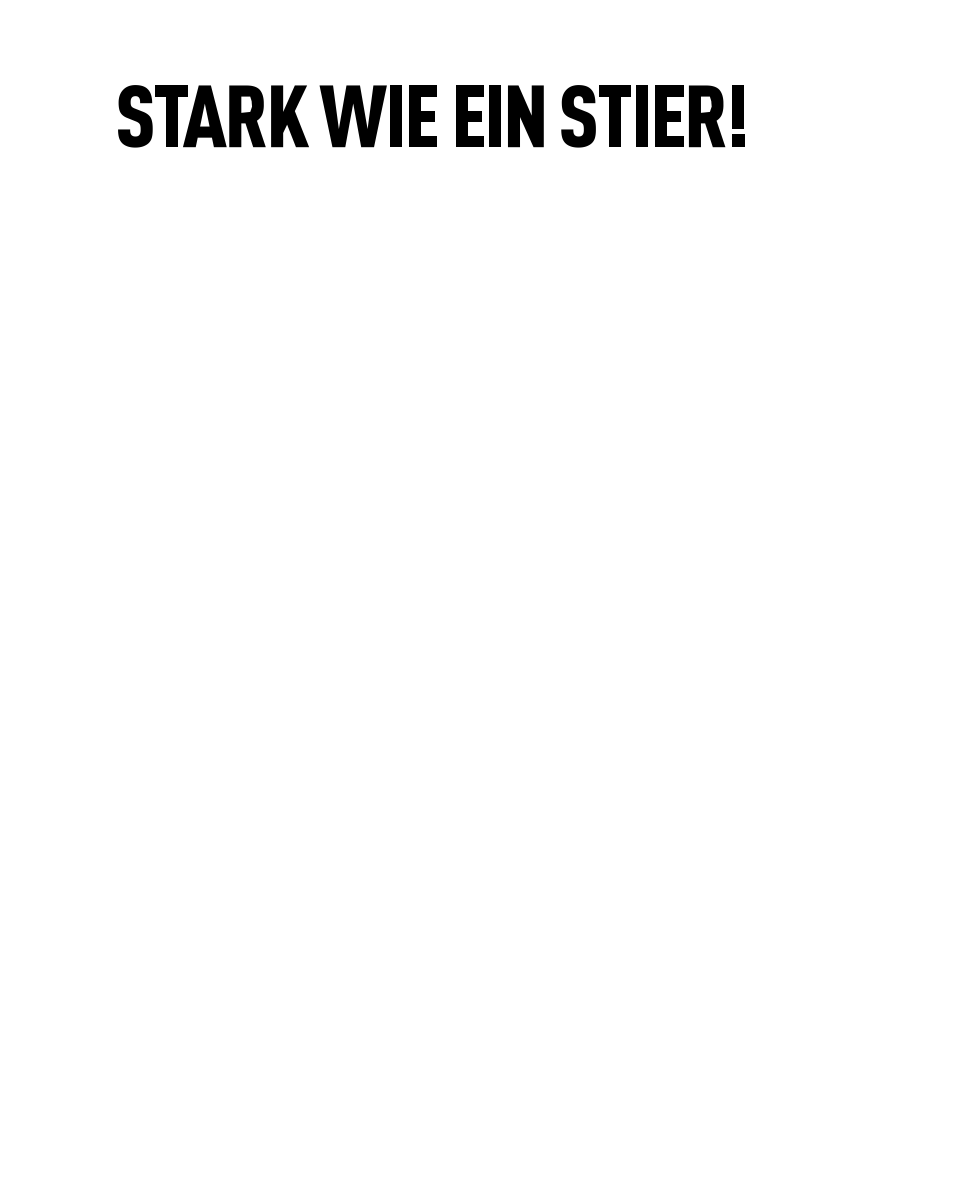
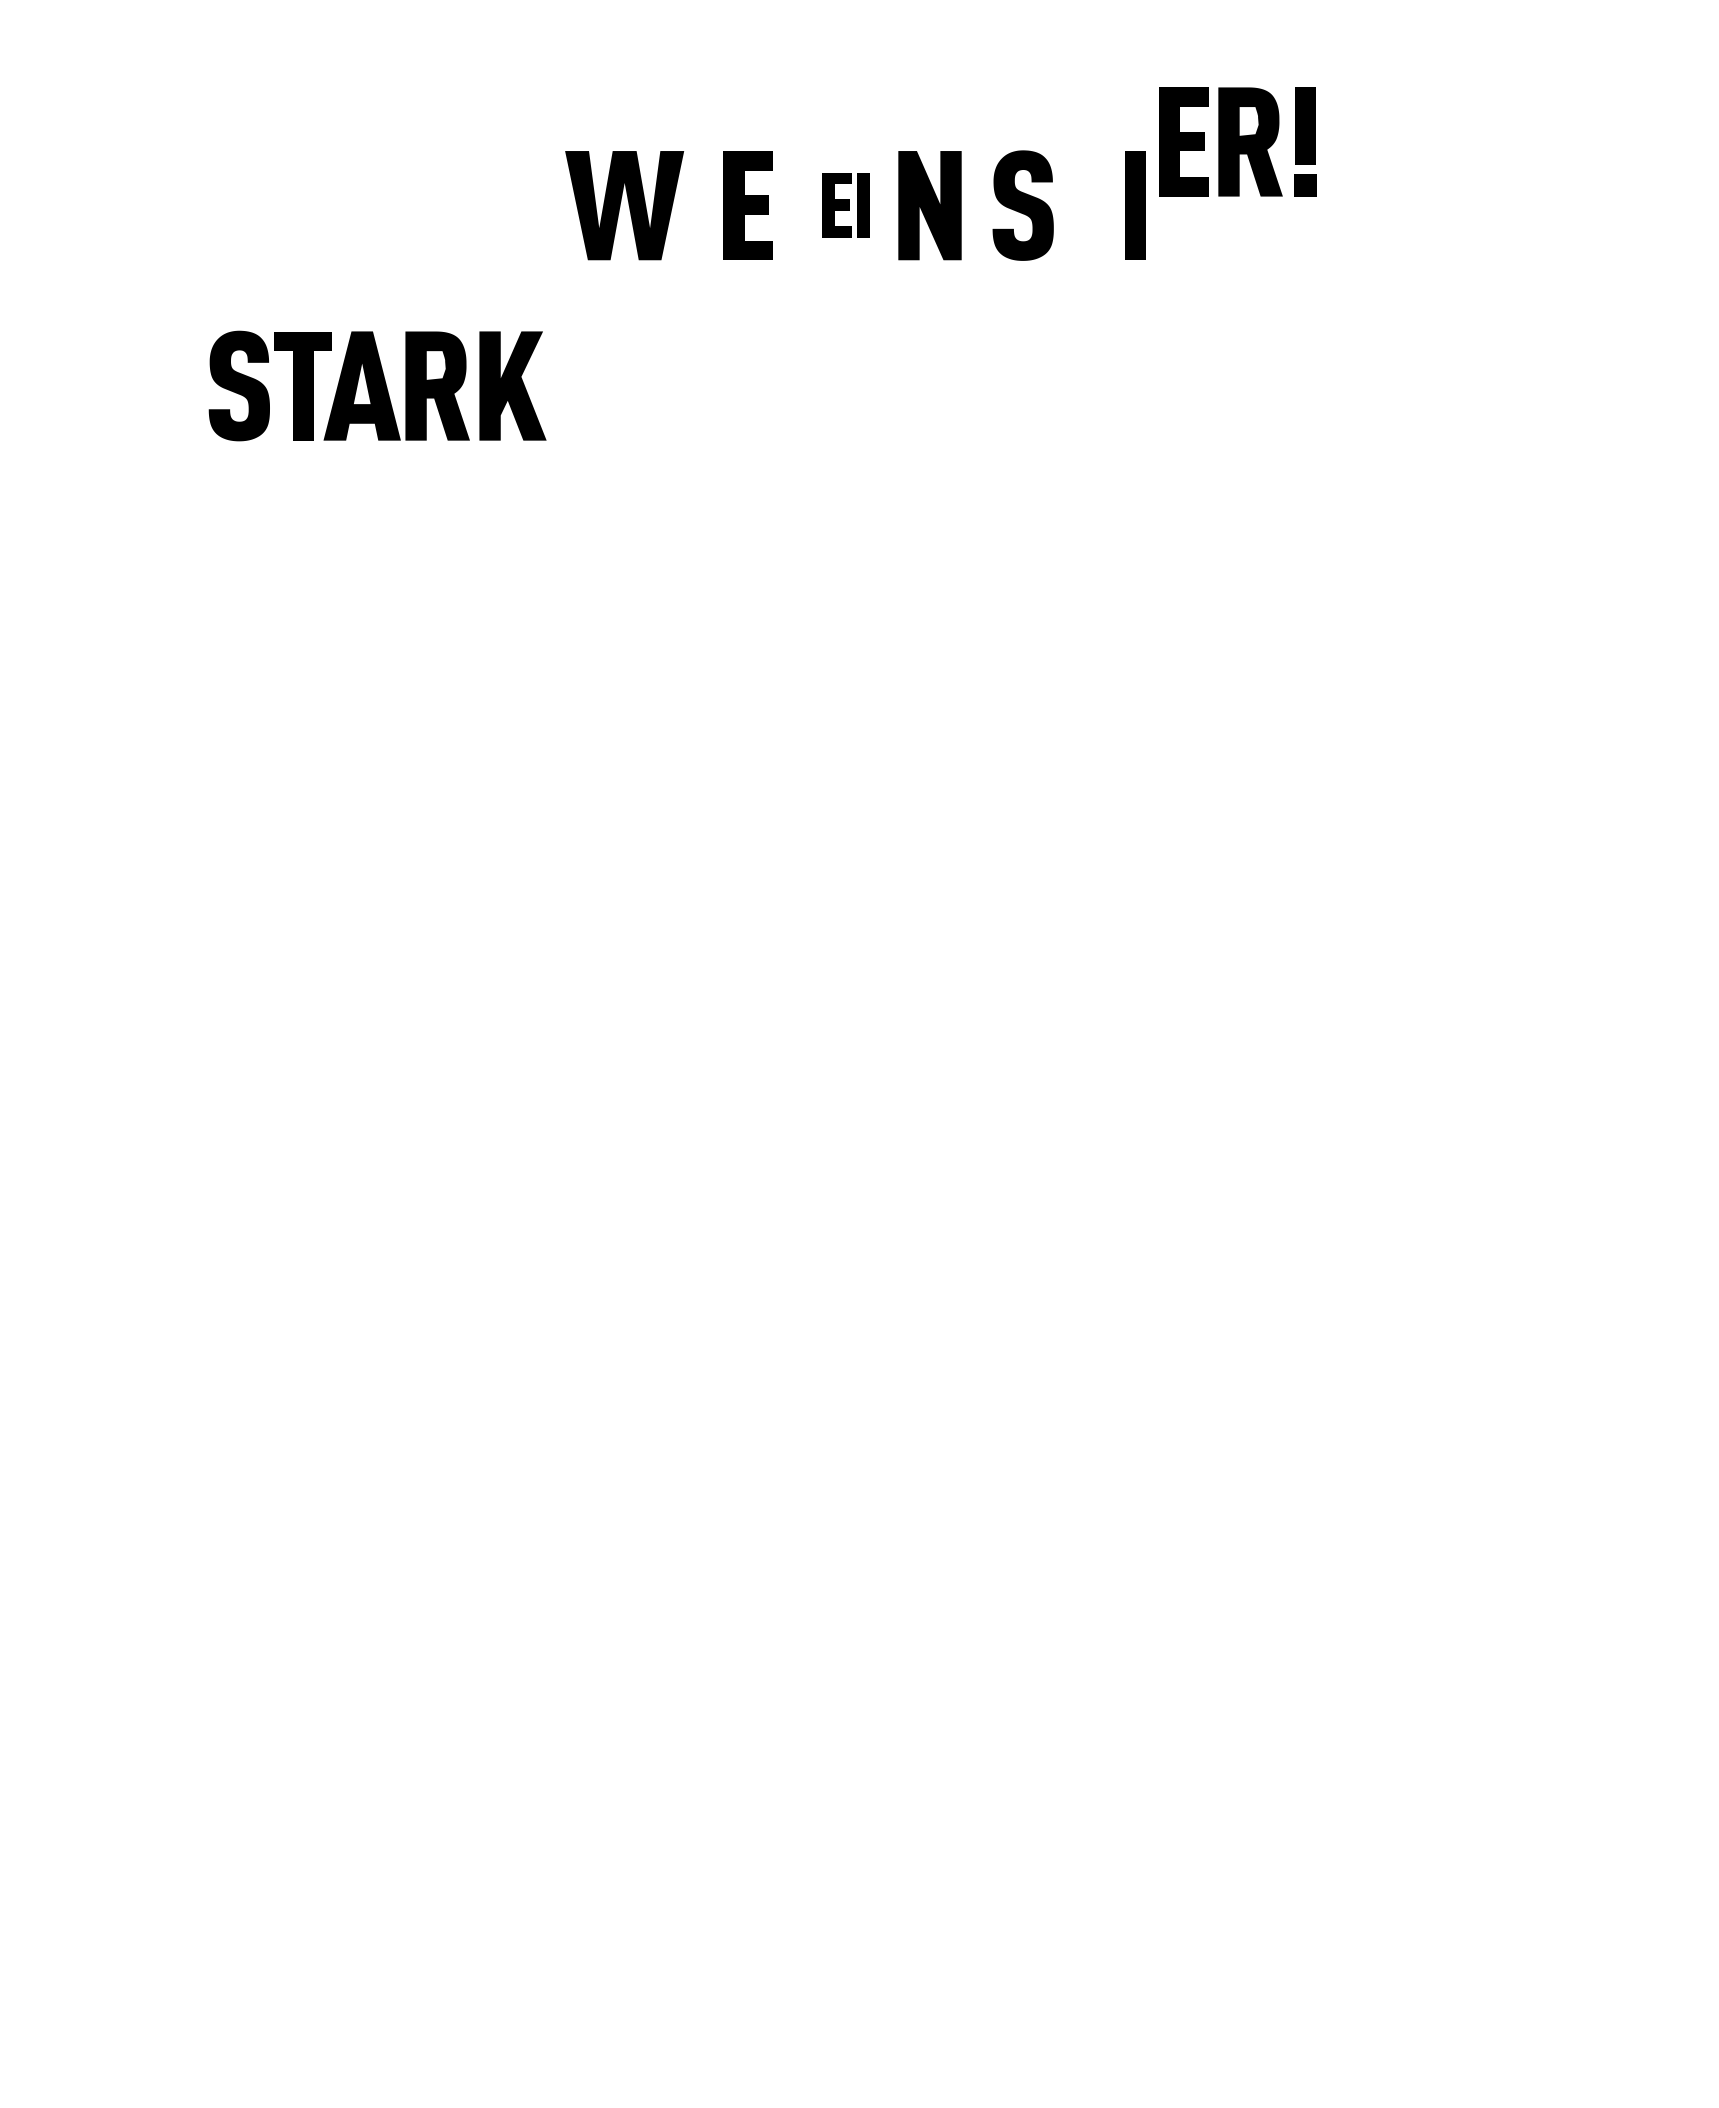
part: (478, 115) -> (846, 204), size x0.6
part: (213, 116) -> (377, 386), moved
fill: (395, 116) -> (699, 205), removed
fill: (614, 116) -> (1086, 205), removed
part: (699, 116) -> (1237, 142), moved

